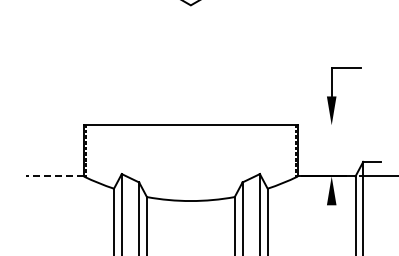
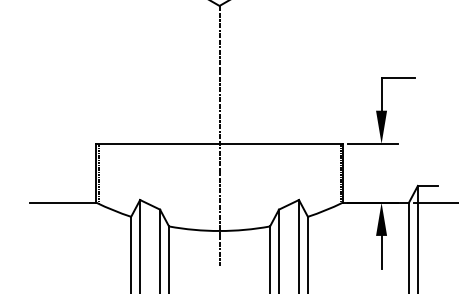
line: (190, 118) -> (219, 136), added
line: (324, 125) -> (373, 144), added
line: (55, 176) -> (63, 202), dashed -> solid
line: (331, 219) -> (381, 252), added

